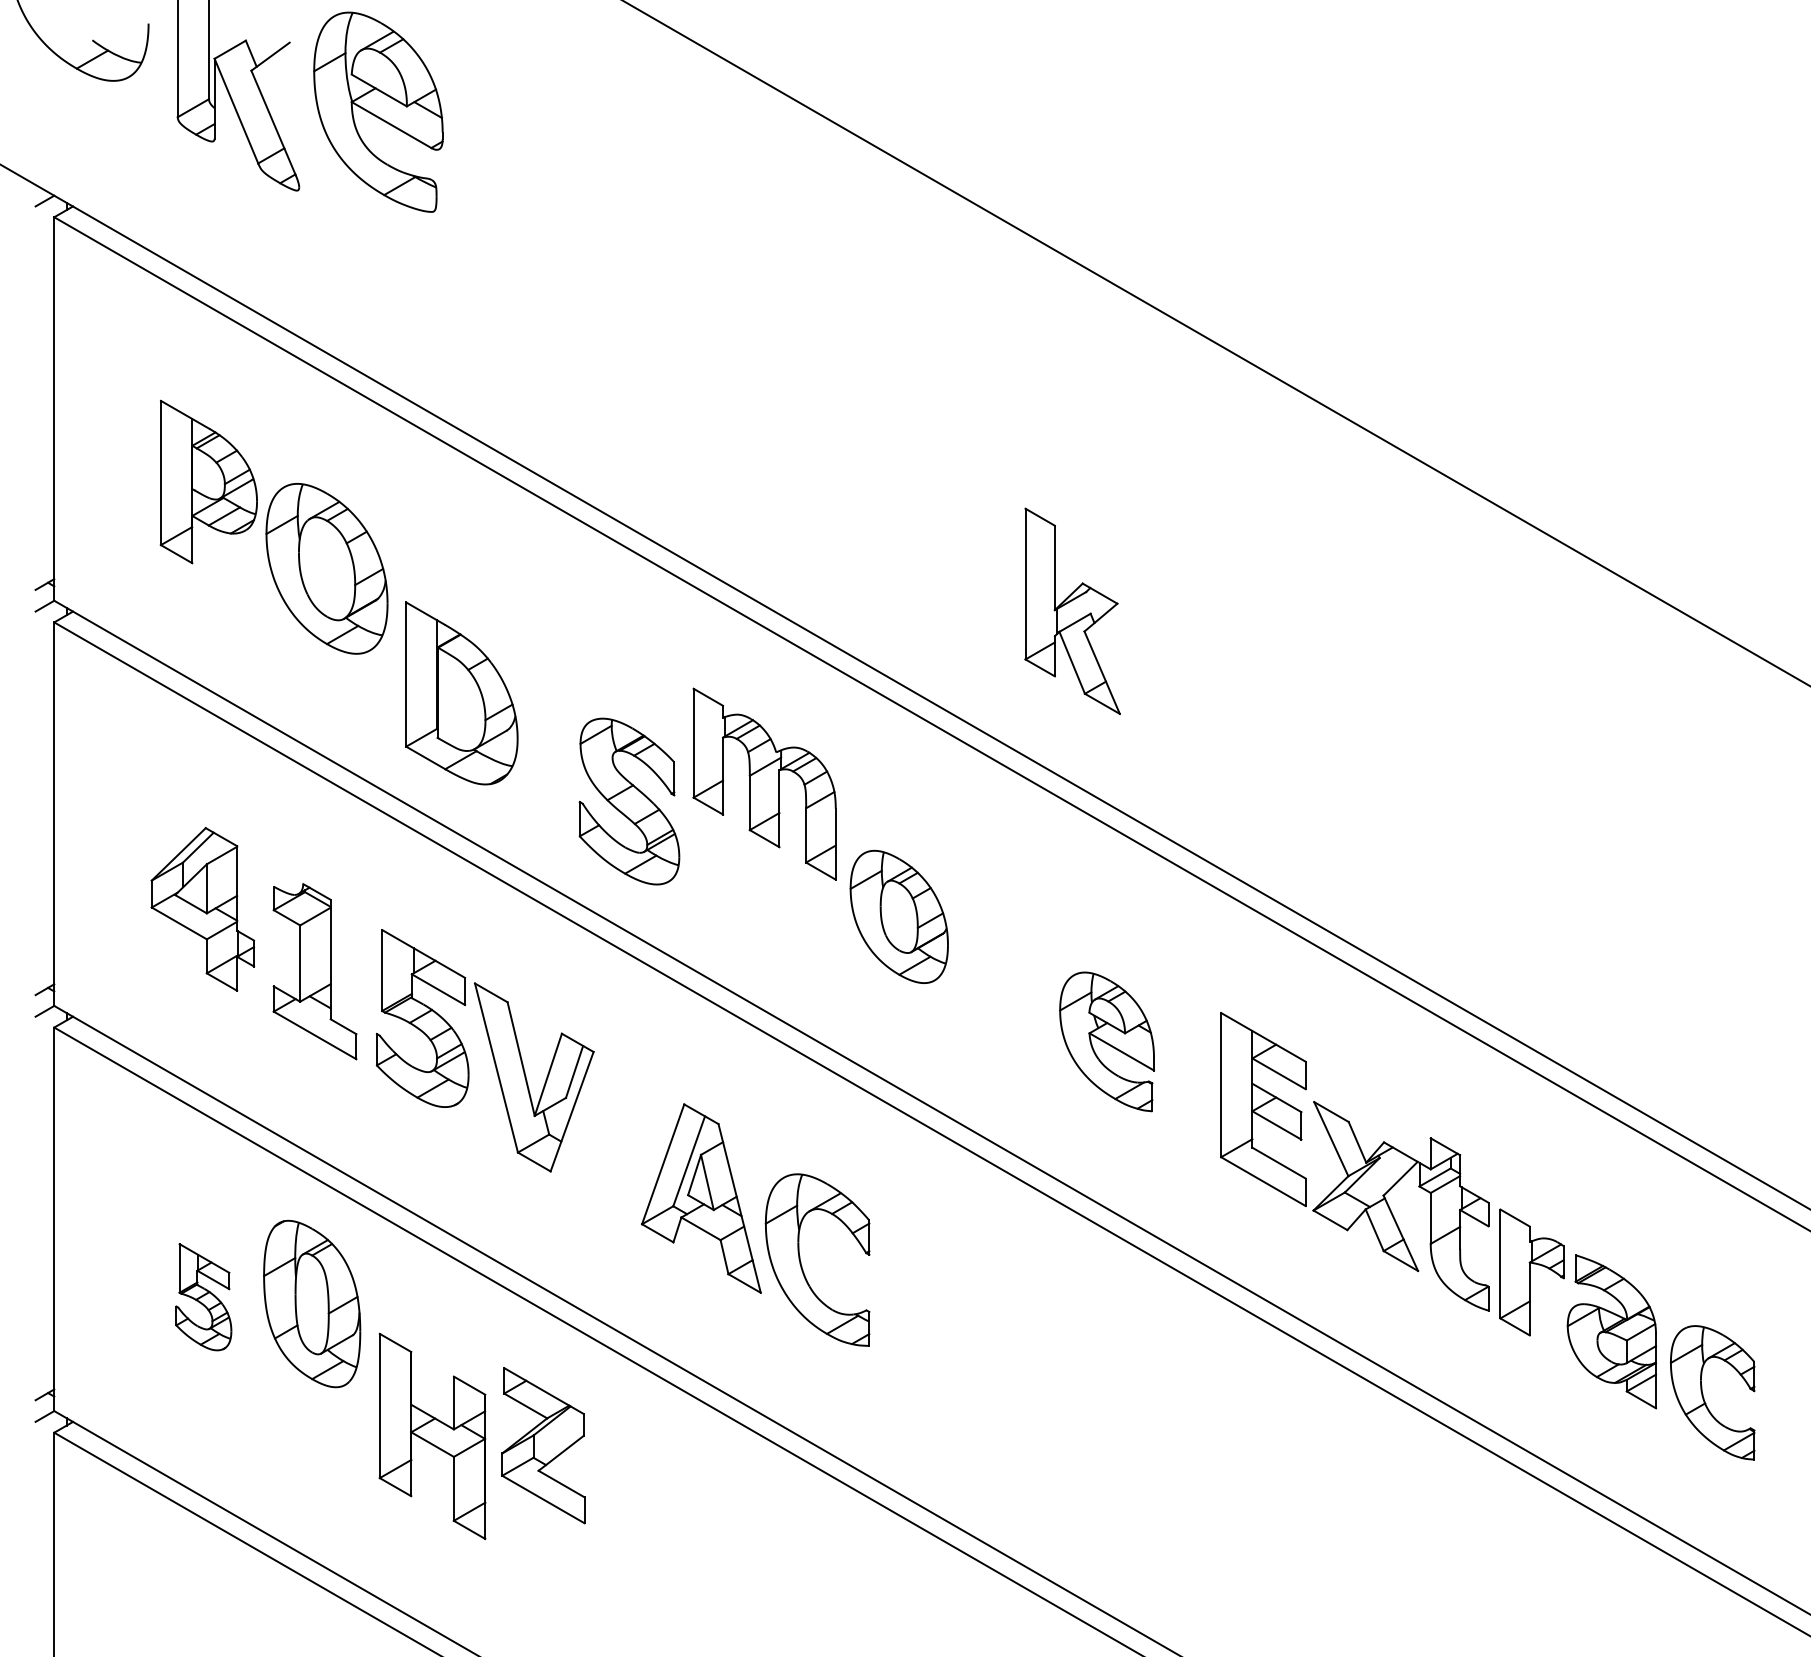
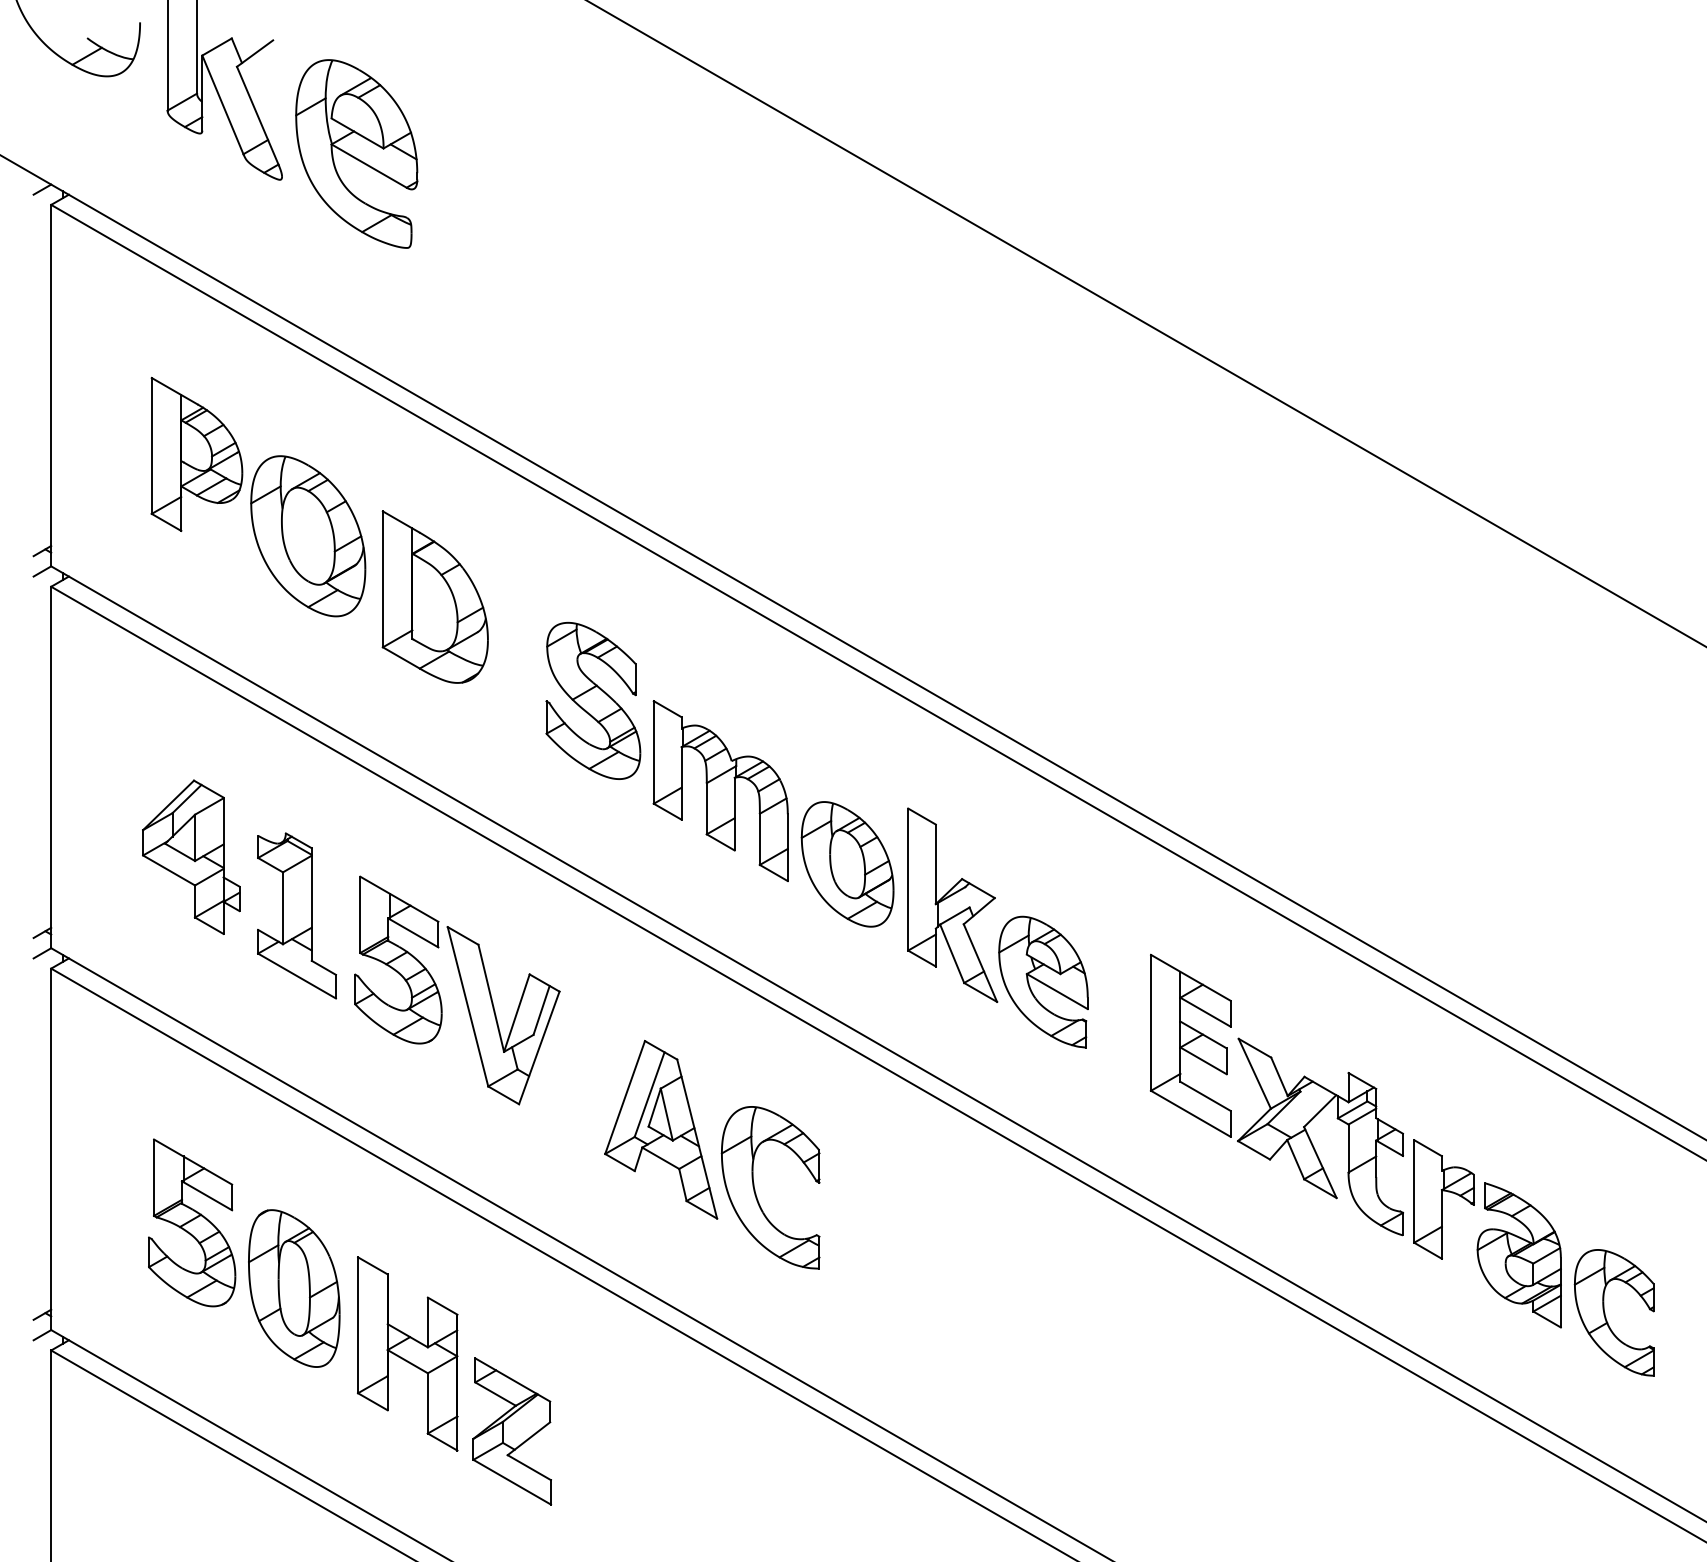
part: (378, 111) -> (356, 153), moved
part: (1072, 610) -> (952, 904), moved
part: (461, 693) -> (435, 597), moved
part: (764, 783) -> (720, 790), moved
part: (629, 801) -> (593, 700), moved
part: (203, 1296) -> (191, 1222), size x1.67
part: (312, 1303) -> (294, 1288), moved
part: (543, 1445) -> (512, 1431), moved

